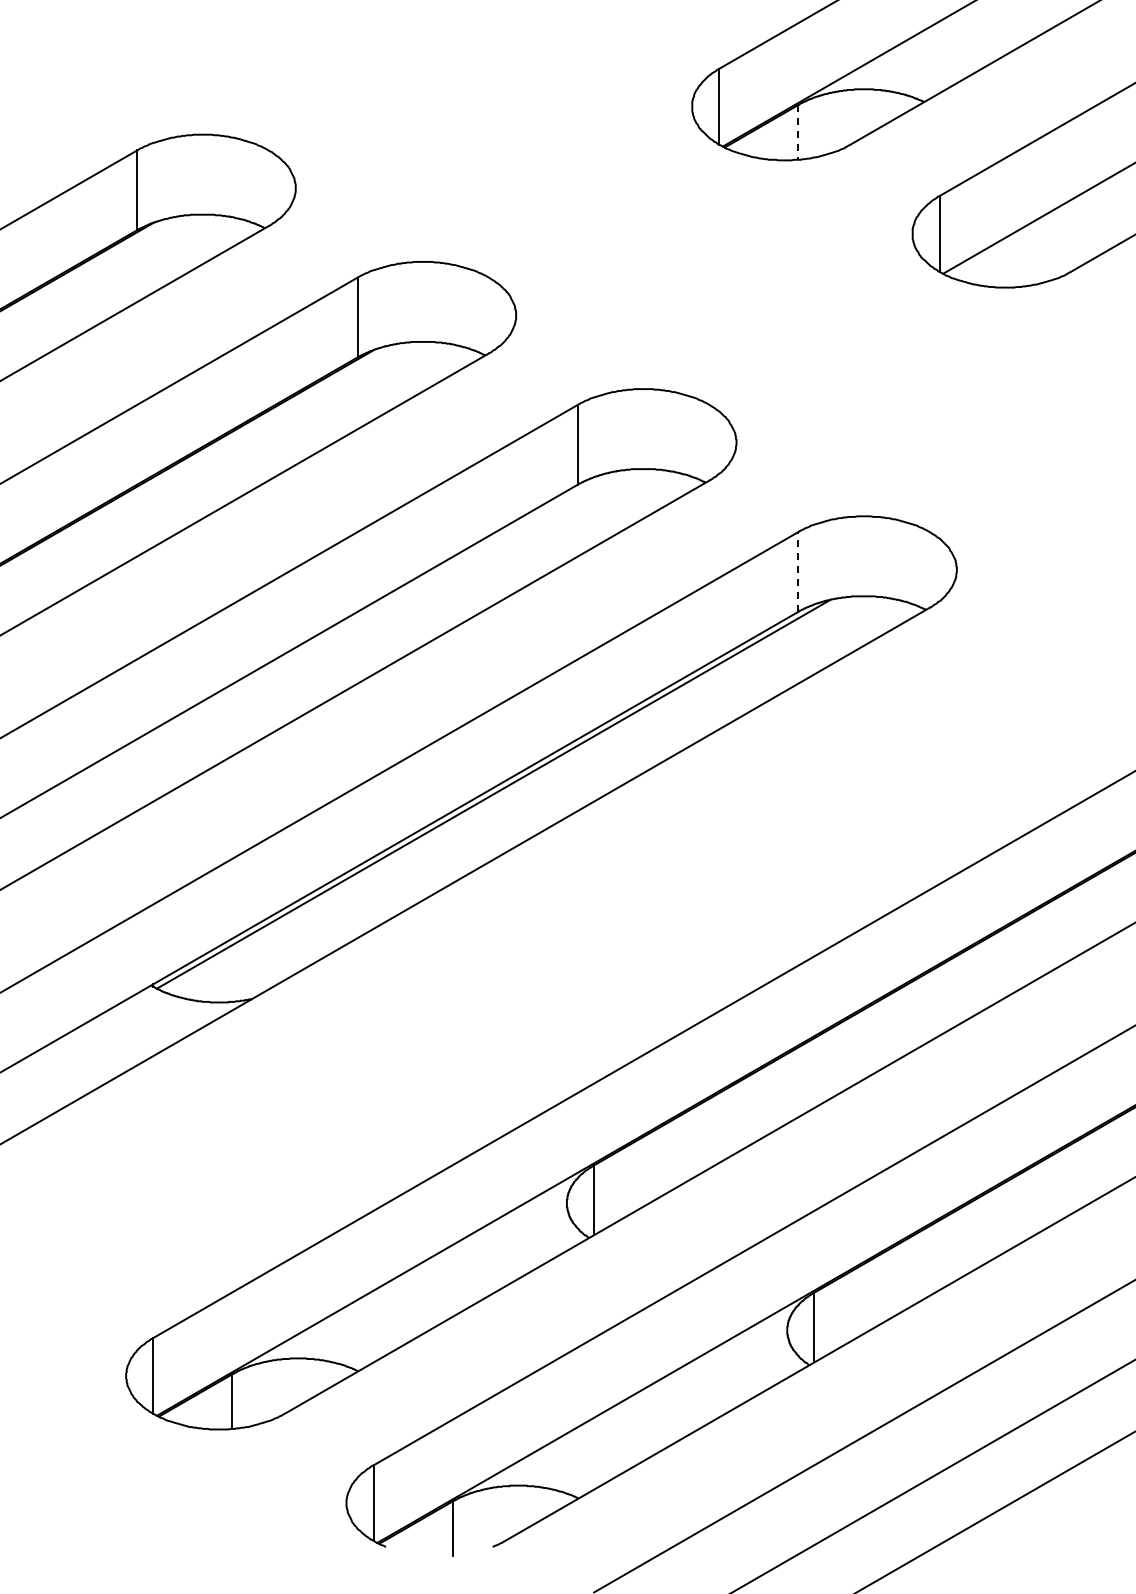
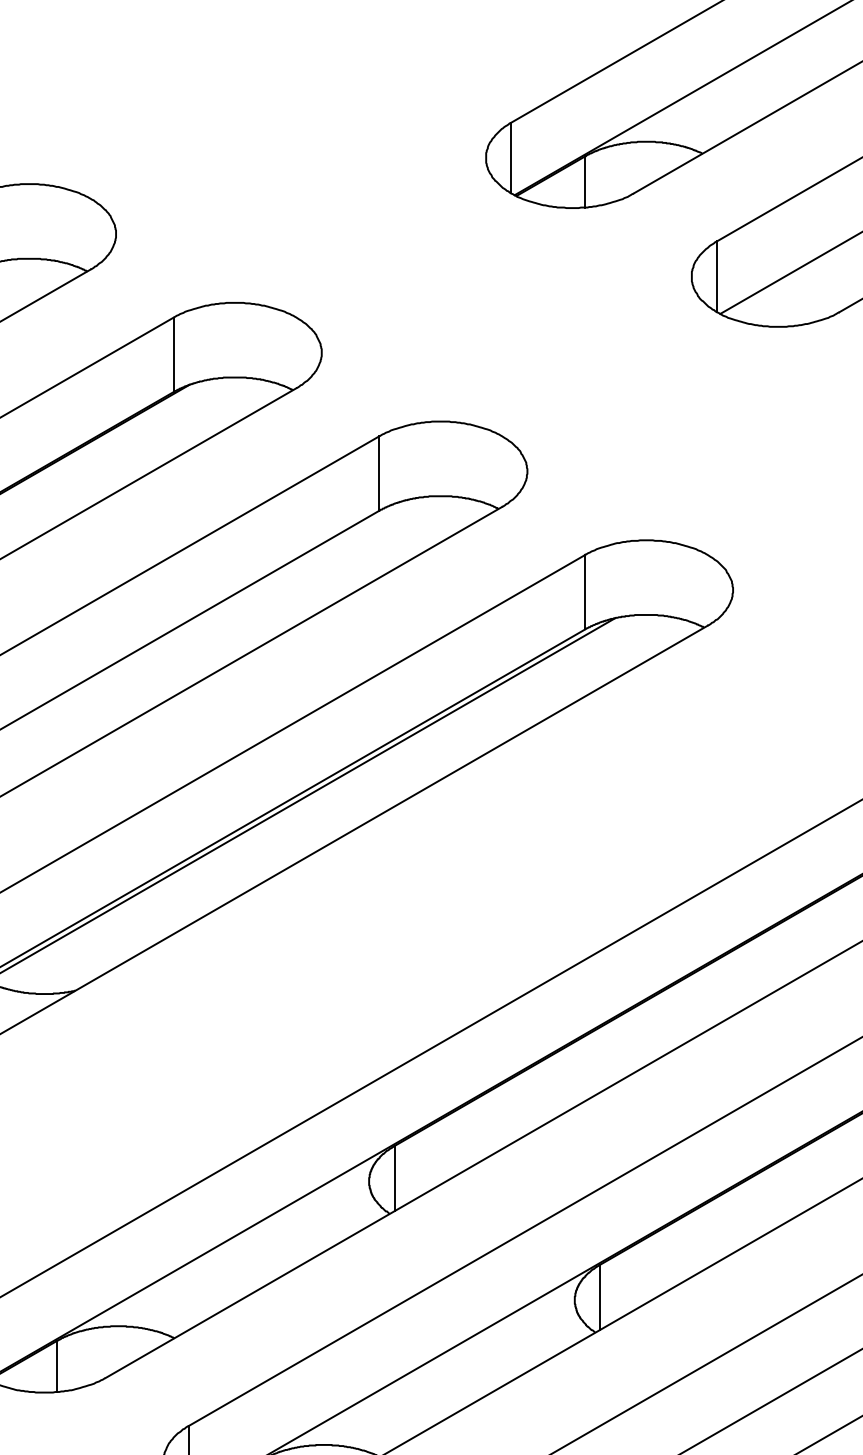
line: (798, 132) -> (585, 182), dashed -> solid
line: (798, 571) -> (585, 591), dashed -> solid

